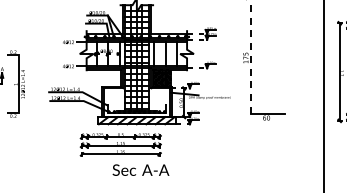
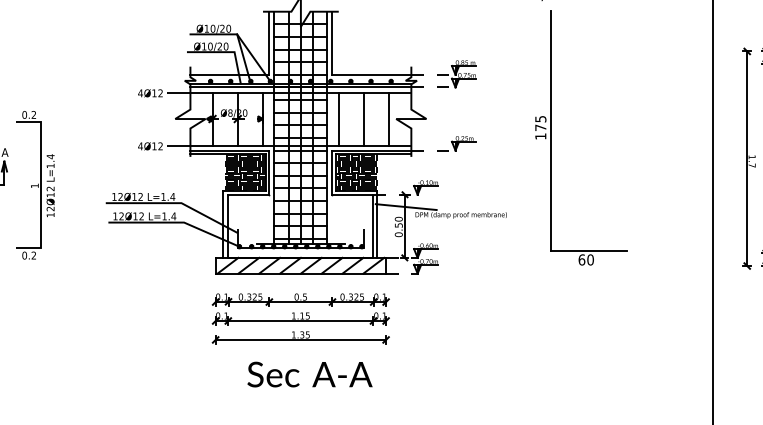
line: (250, 59) -> (550, 131), dashed -> solid
hatch: (111, 78) -> (245, 172), added
part: (120, 144) -> (300, 318), moved

